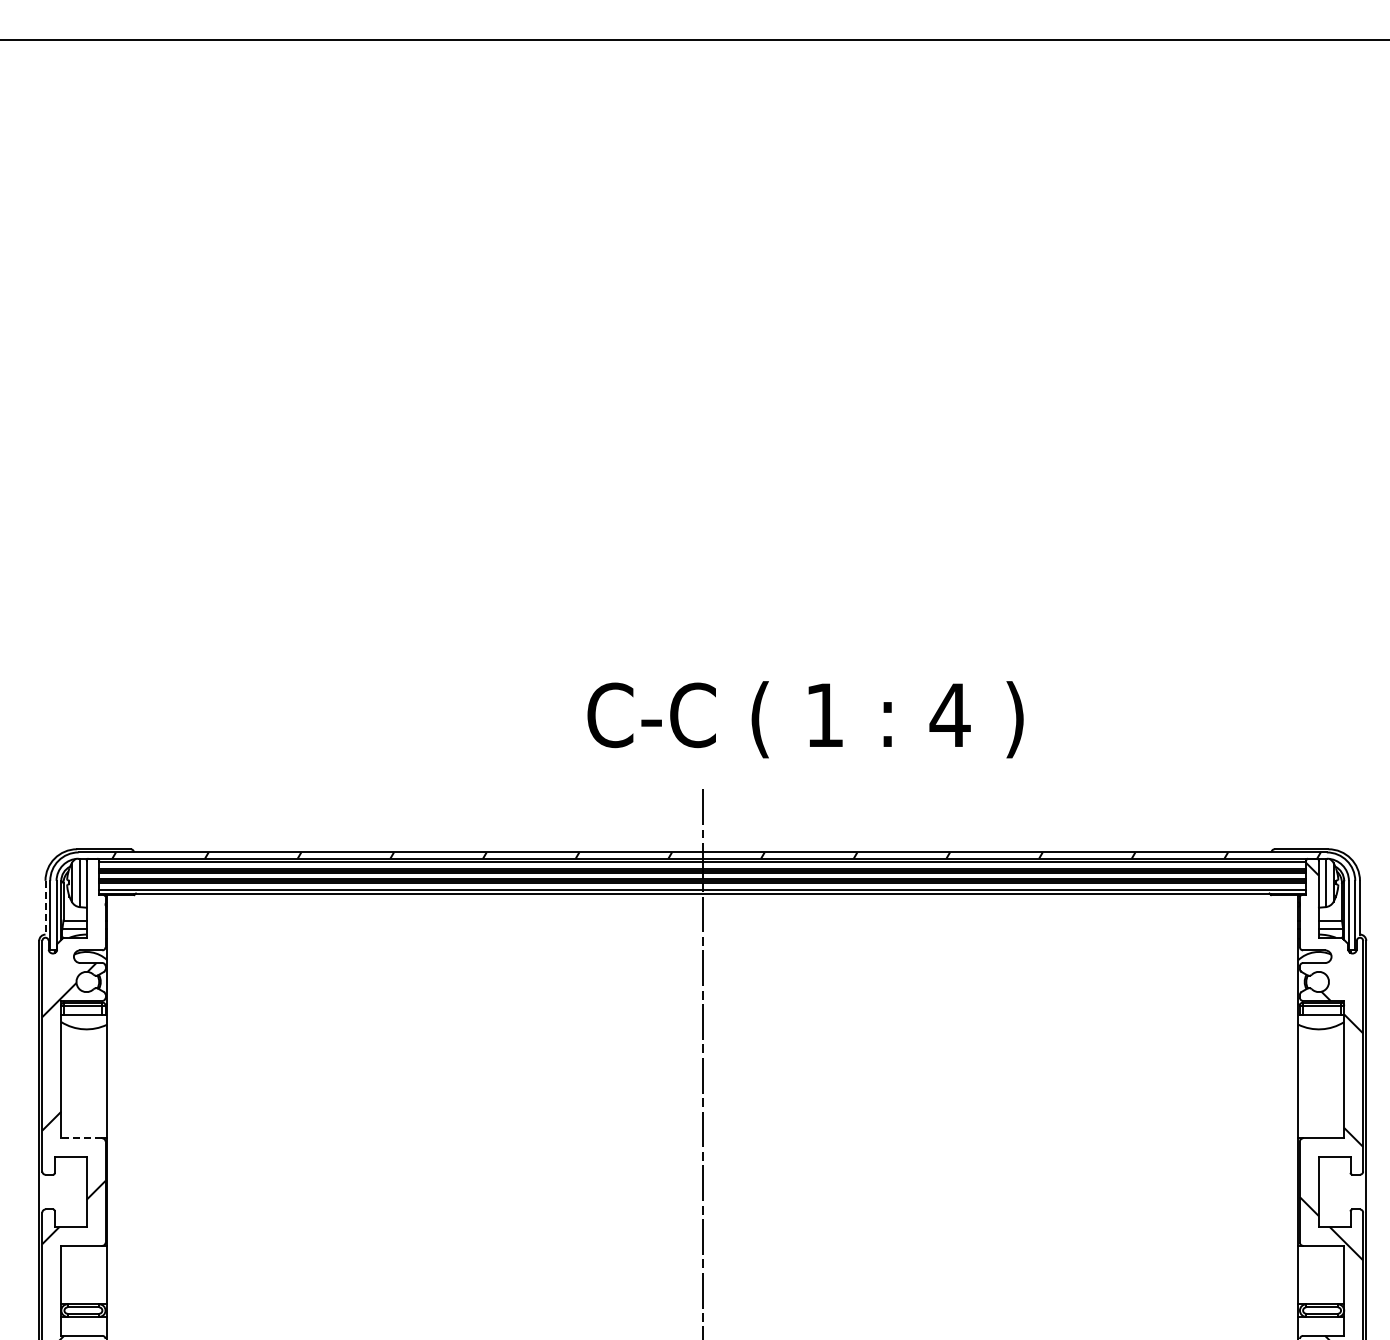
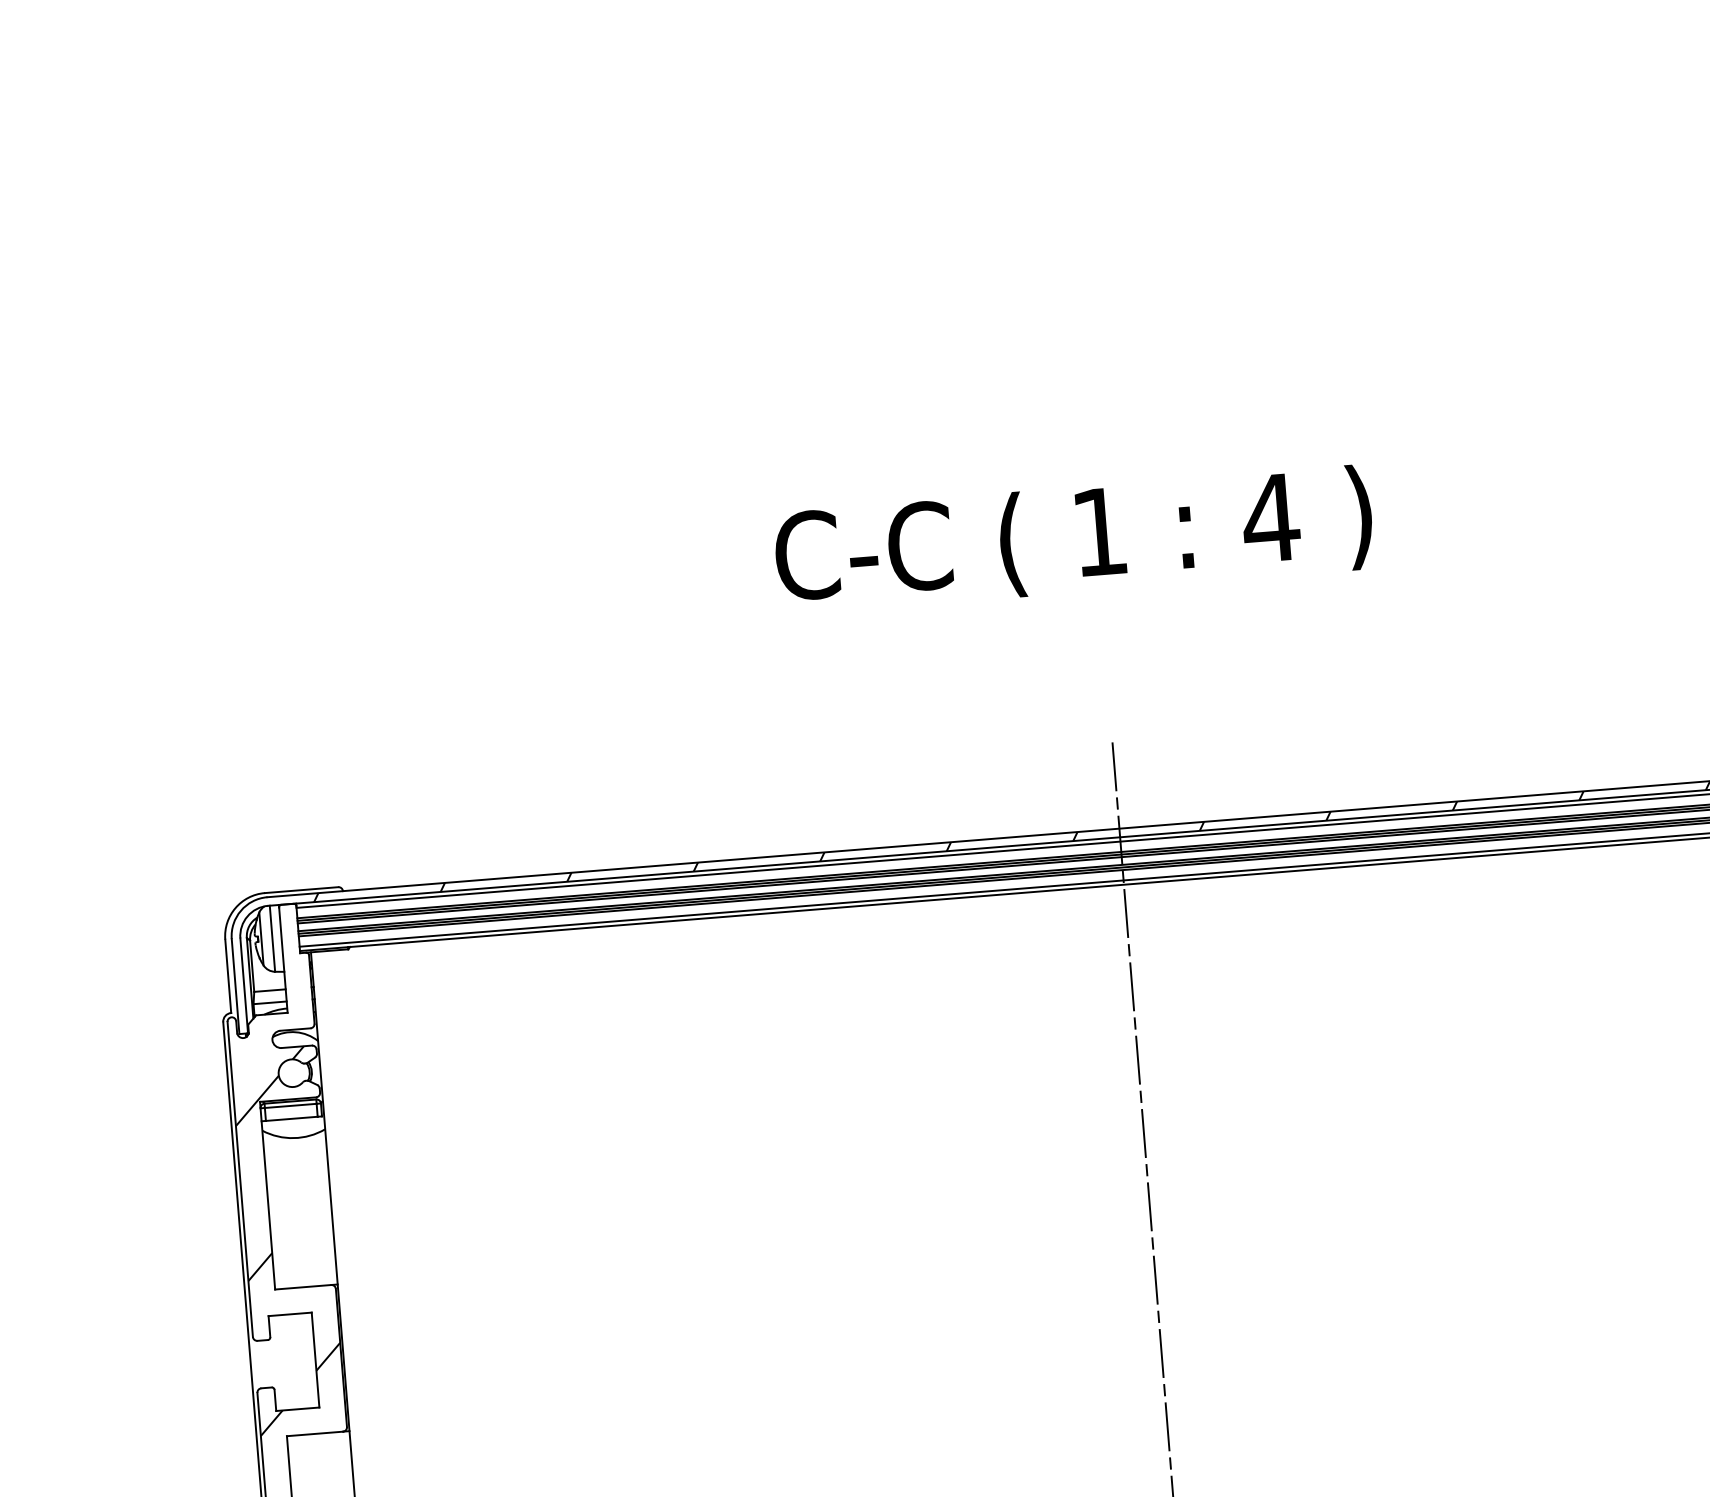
text: (805, 719) -> (1073, 539), moved
line: (45, 907) -> (228, 976), dashed -> solid
line: (81, 1138) -> (302, 1287), dashed -> solid

